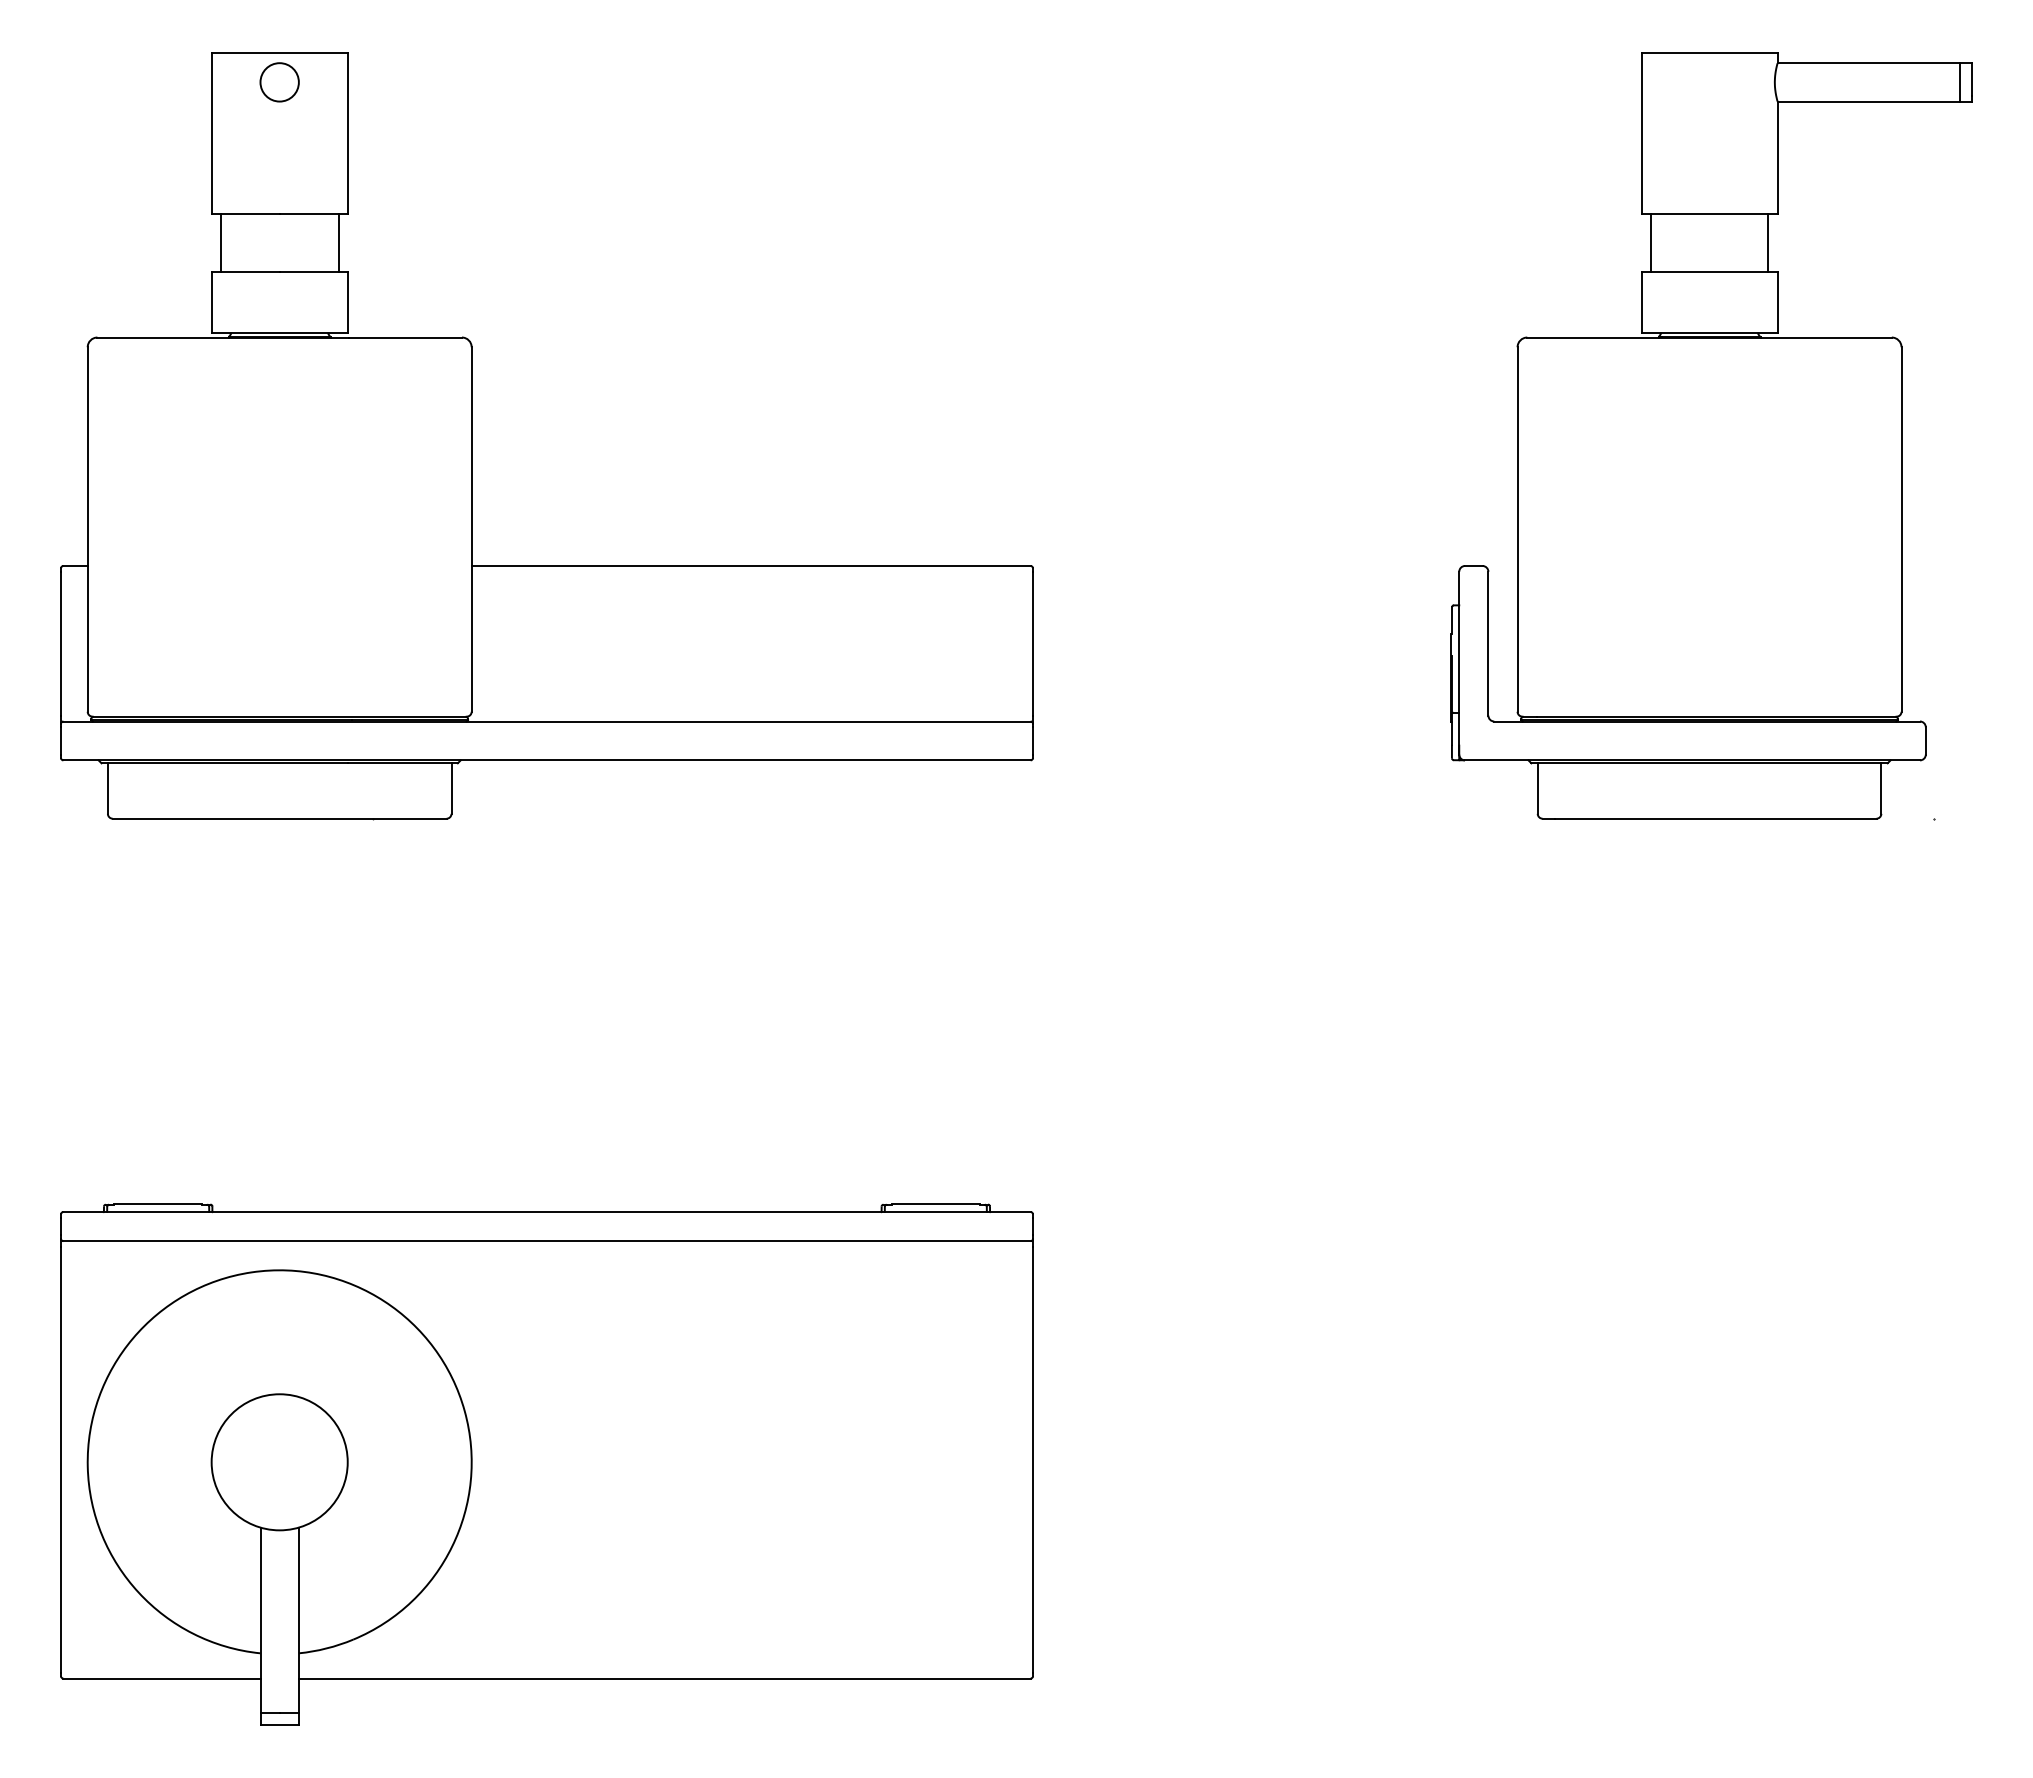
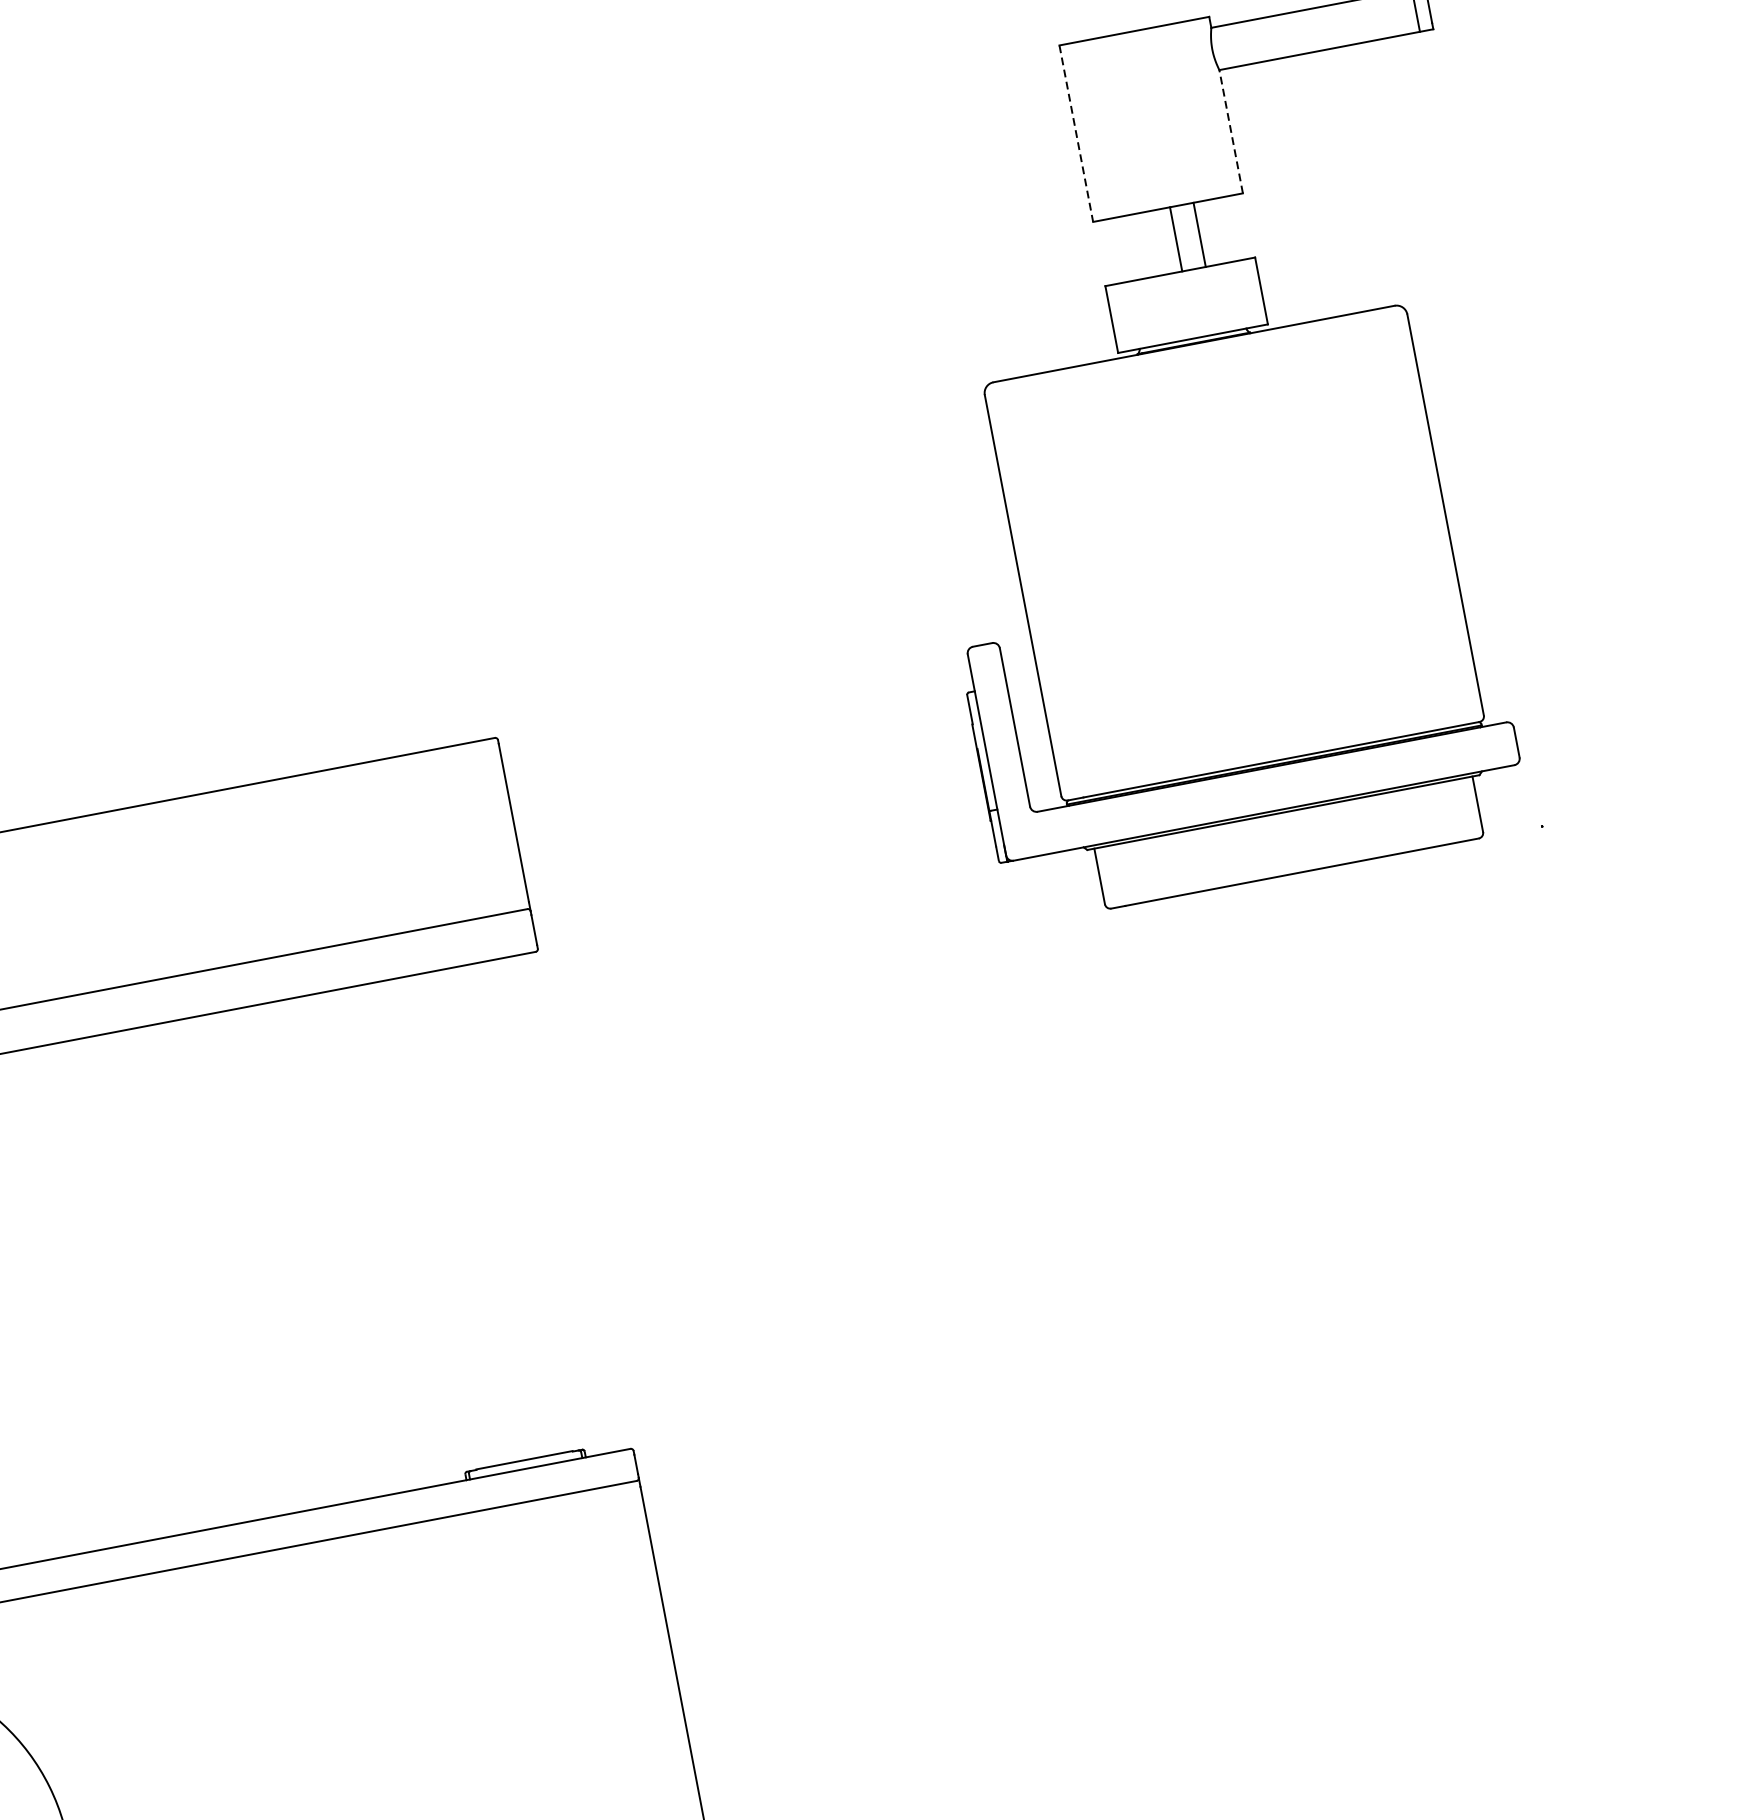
line: (1641, 133) -> (1076, 133), solid -> dashed
line: (1777, 157) -> (1231, 131), solid -> dashed
line: (1650, 242) -> (1199, 234), moved
line: (1768, 242) -> (1176, 239), moved

